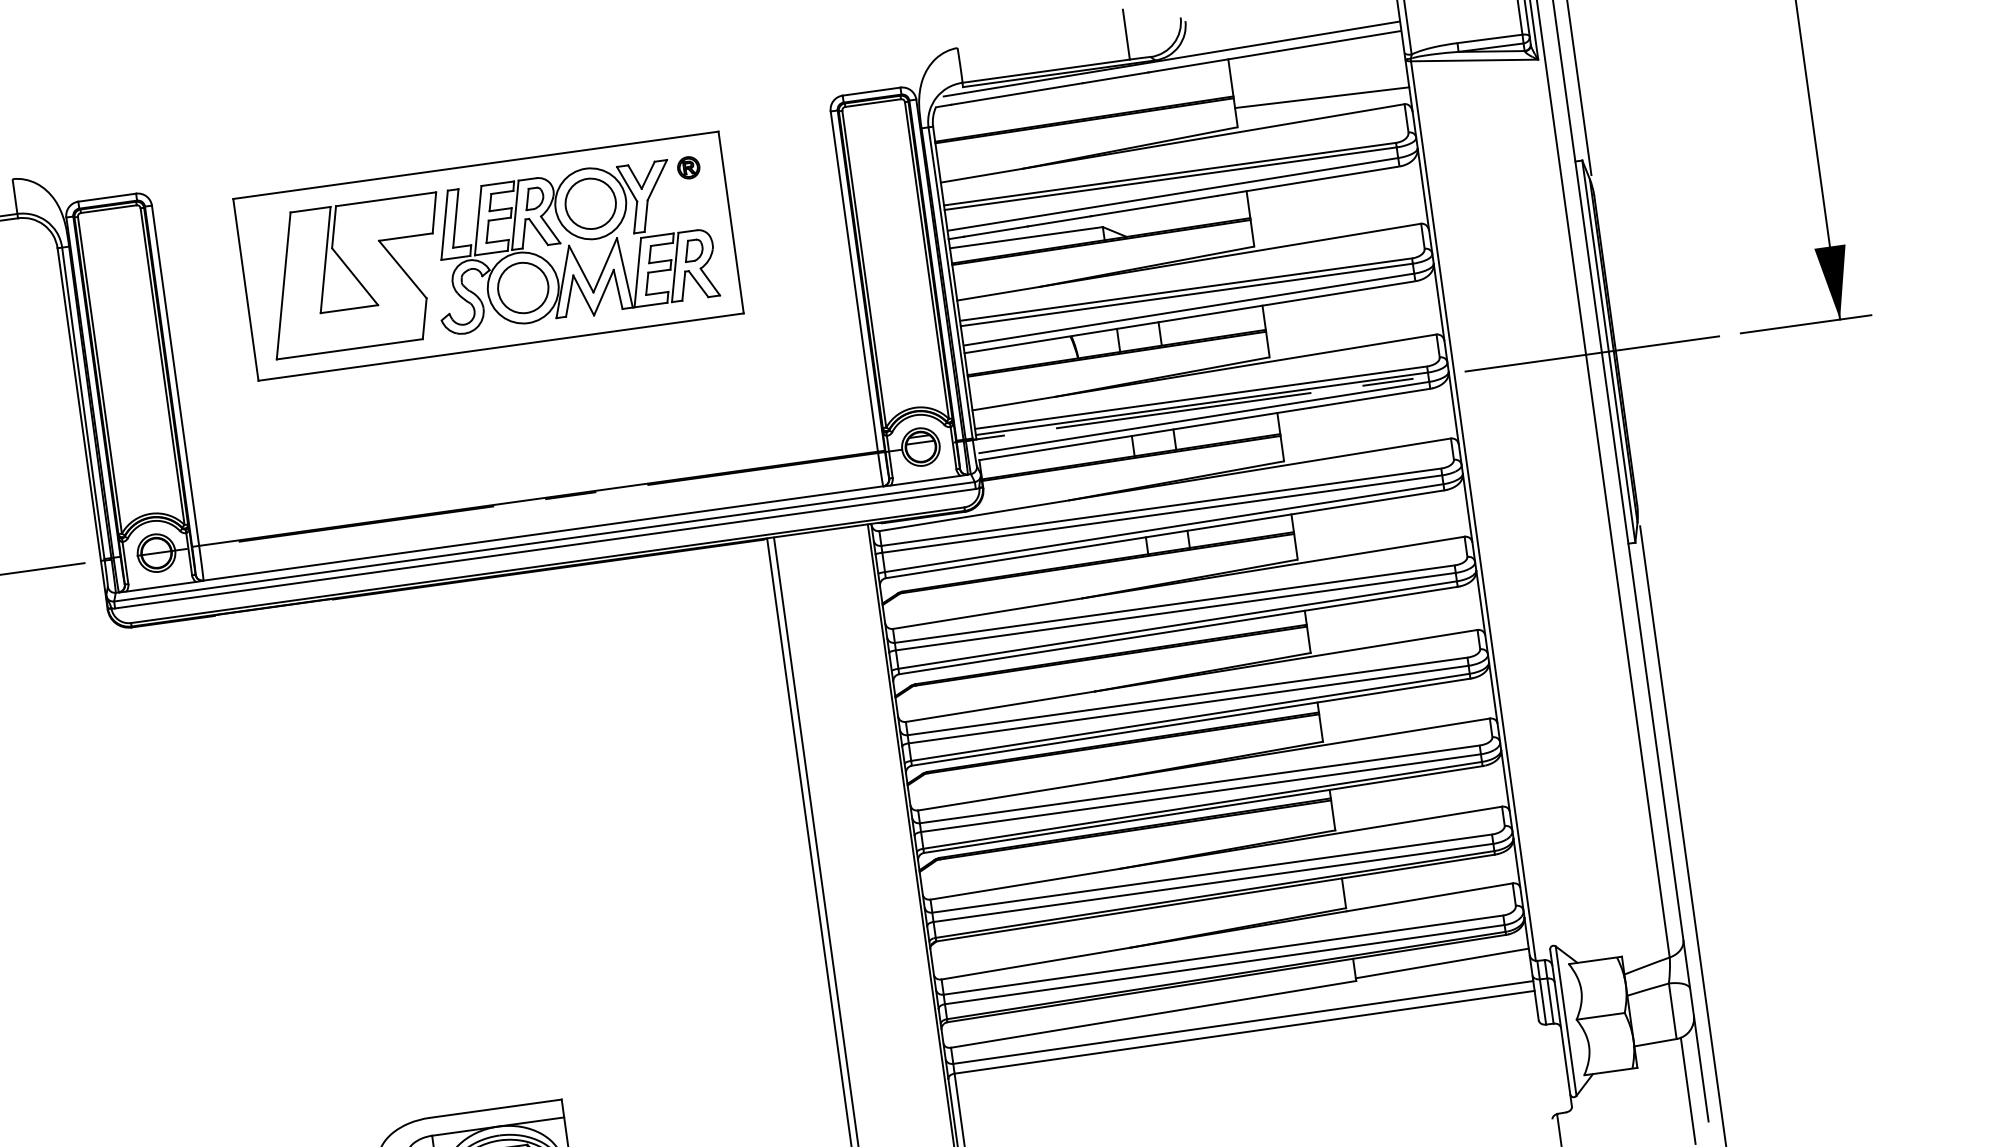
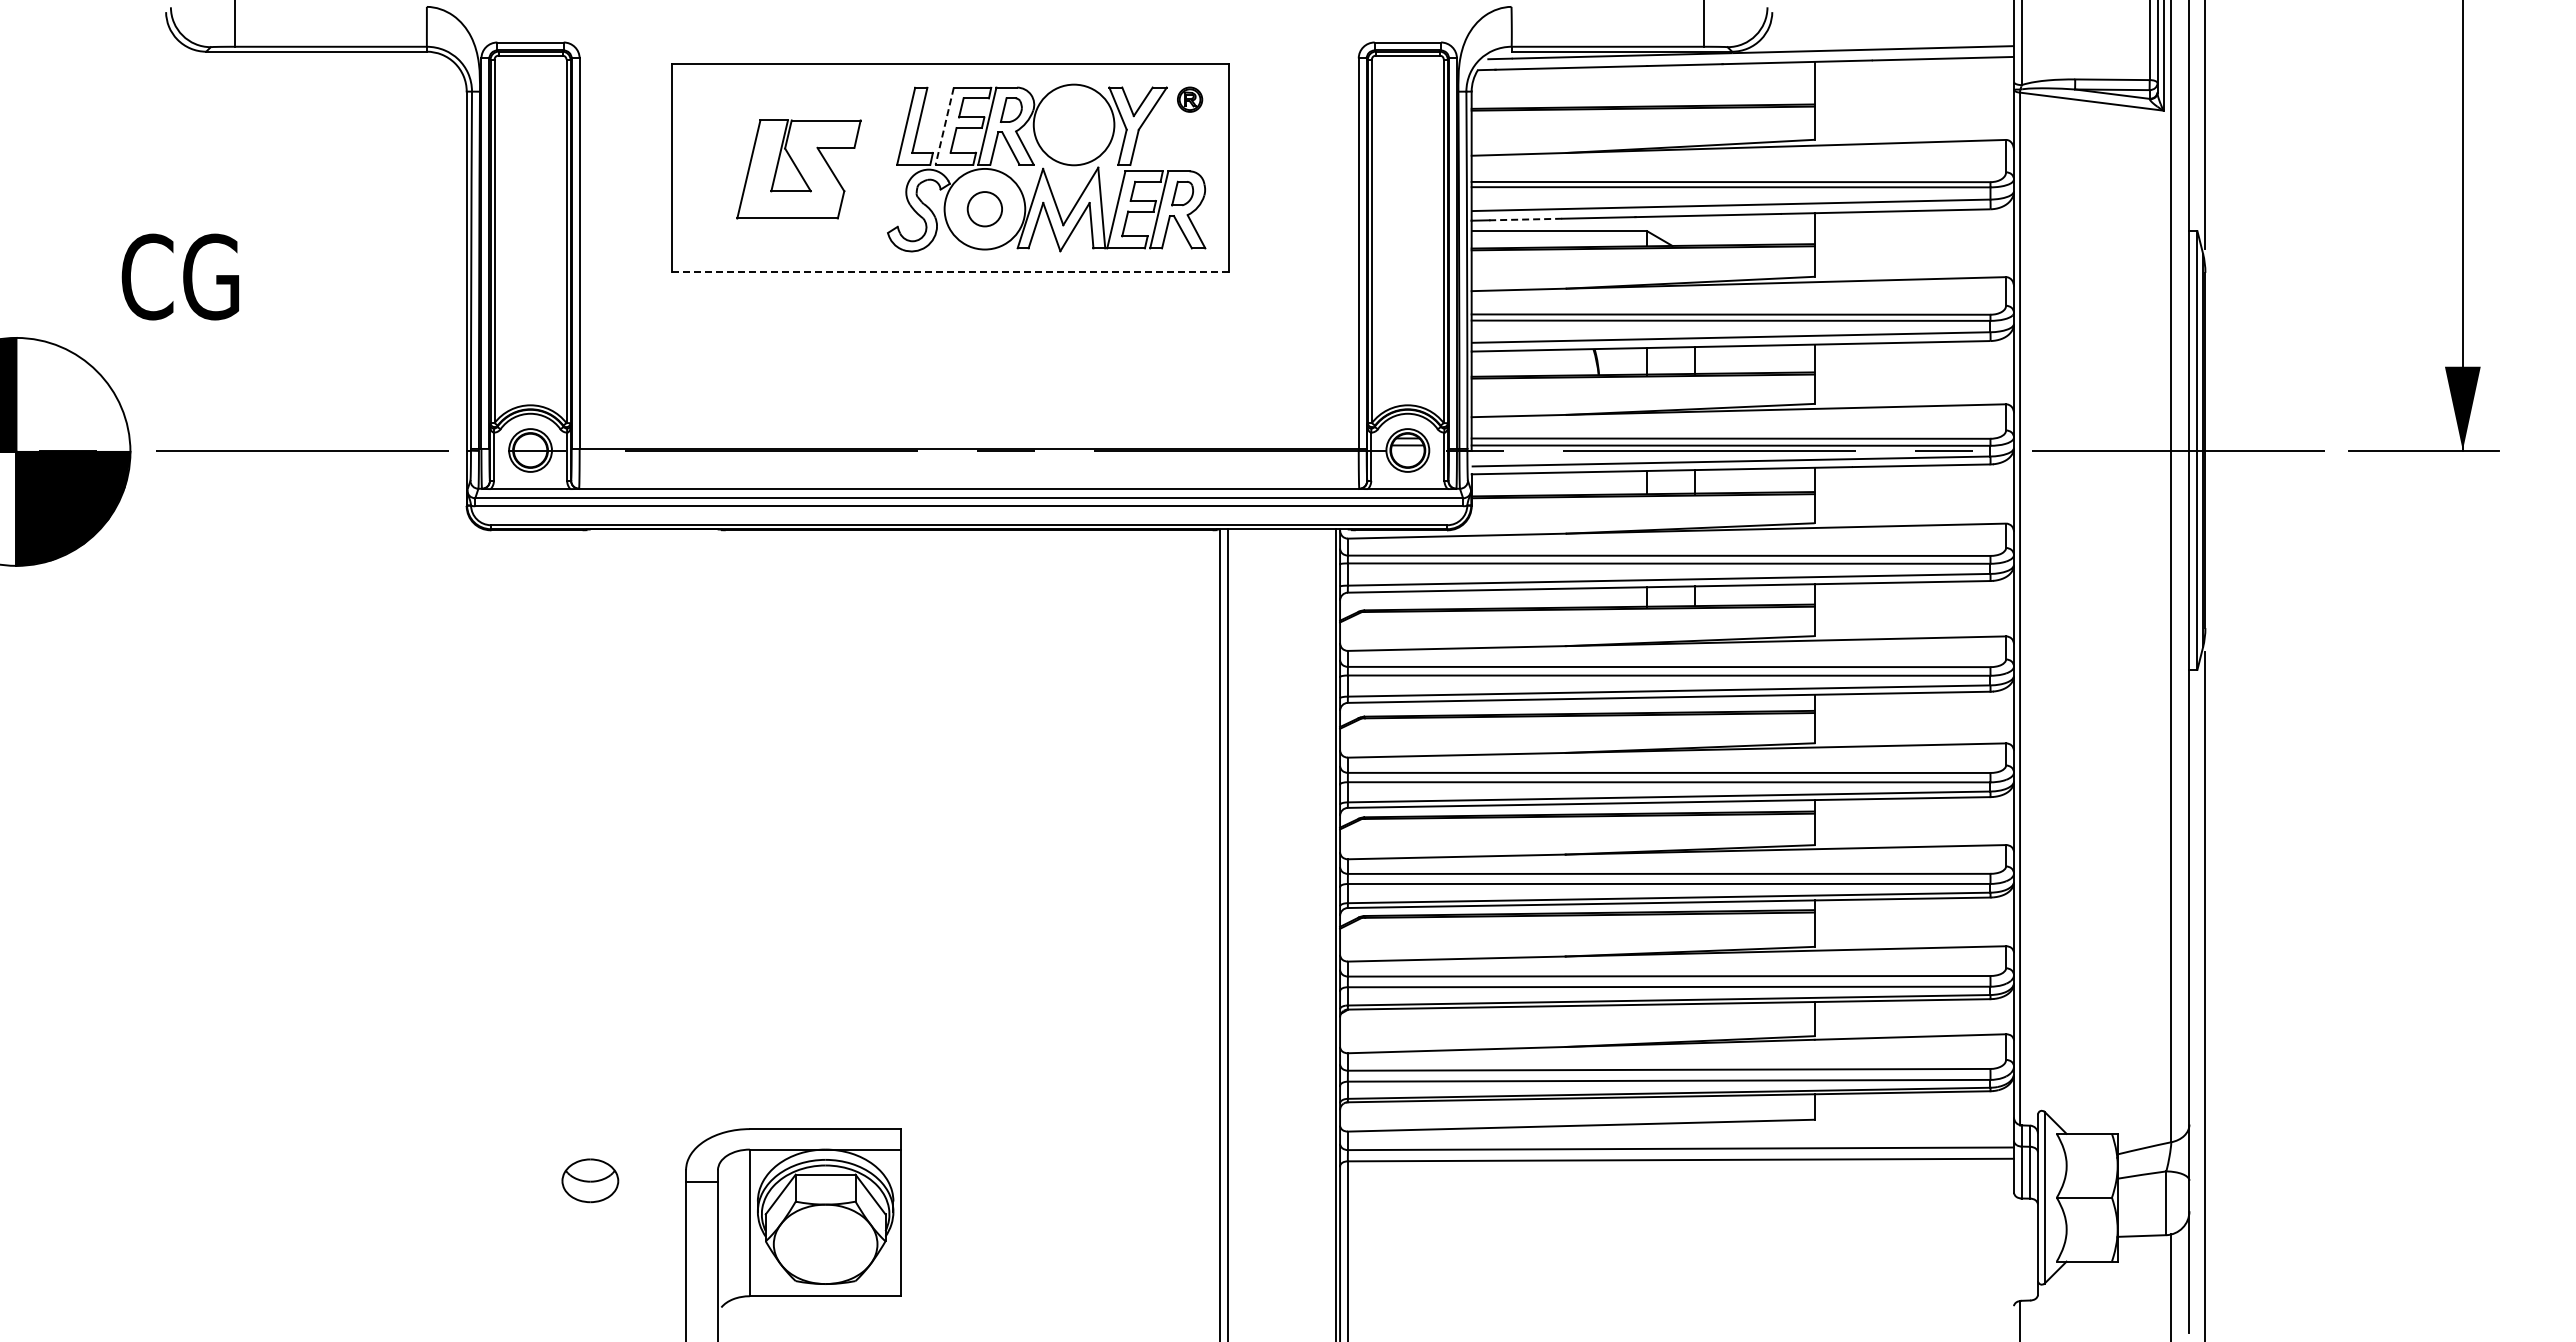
line: (1322, 97) -> (1914, 119), removed
circle: (590, 203) -> (1073, 124), removed
line: (478, 220) -> (944, 126), solid -> dashed
line: (995, 231) -> (1525, 219), solid -> dashed
part: (356, 275) -> (798, 169), size x0.6
circle: (522, 287) -> (984, 208), size x0.6
line: (500, 347) -> (950, 272), solid -> dashed
line: (1442, 963) -> (1914, 1113), removed

